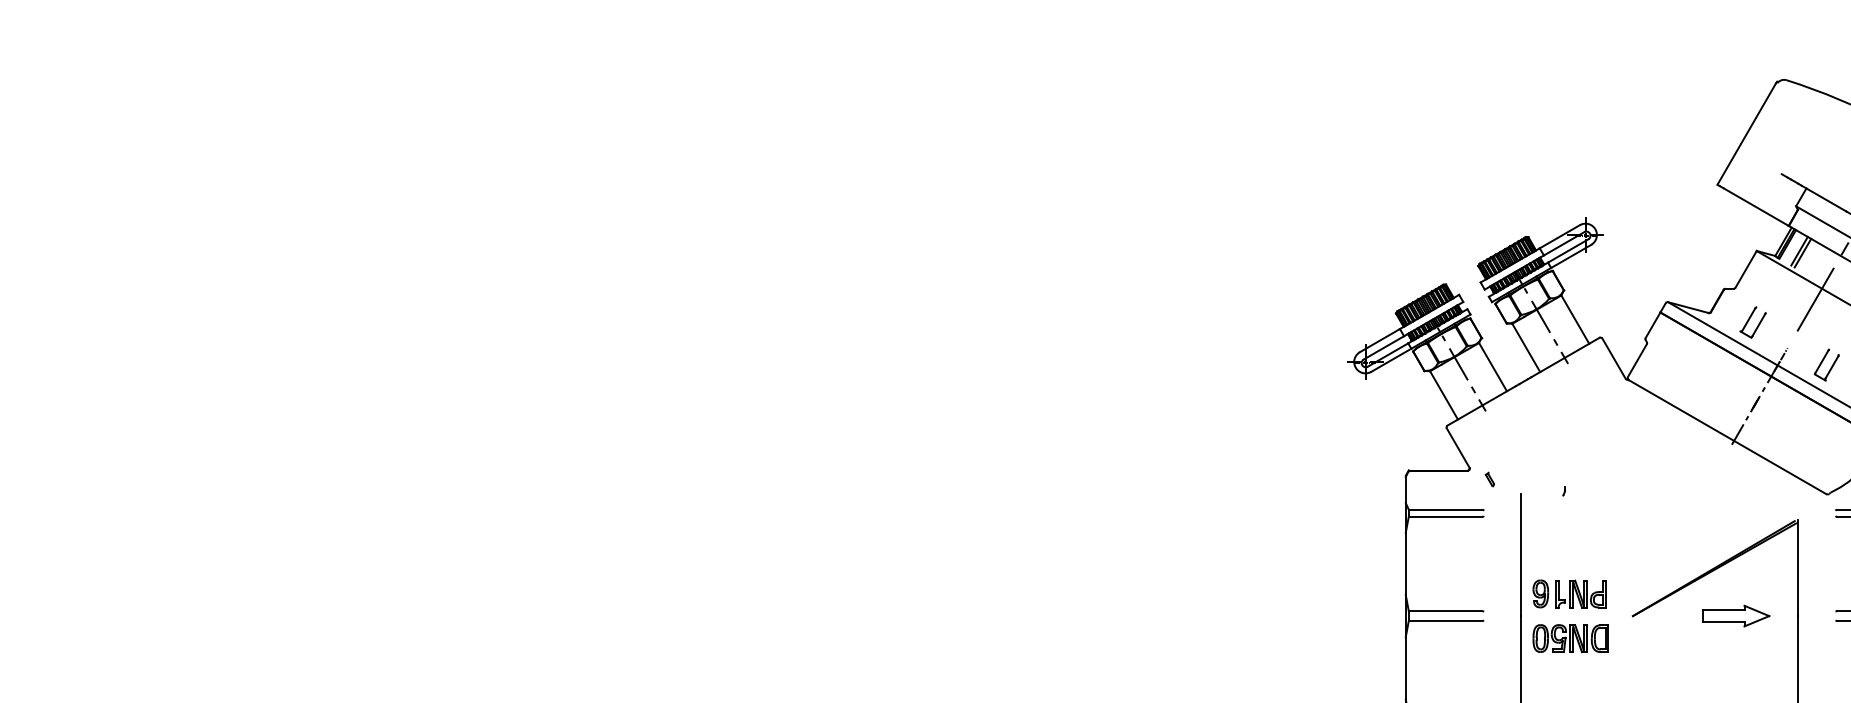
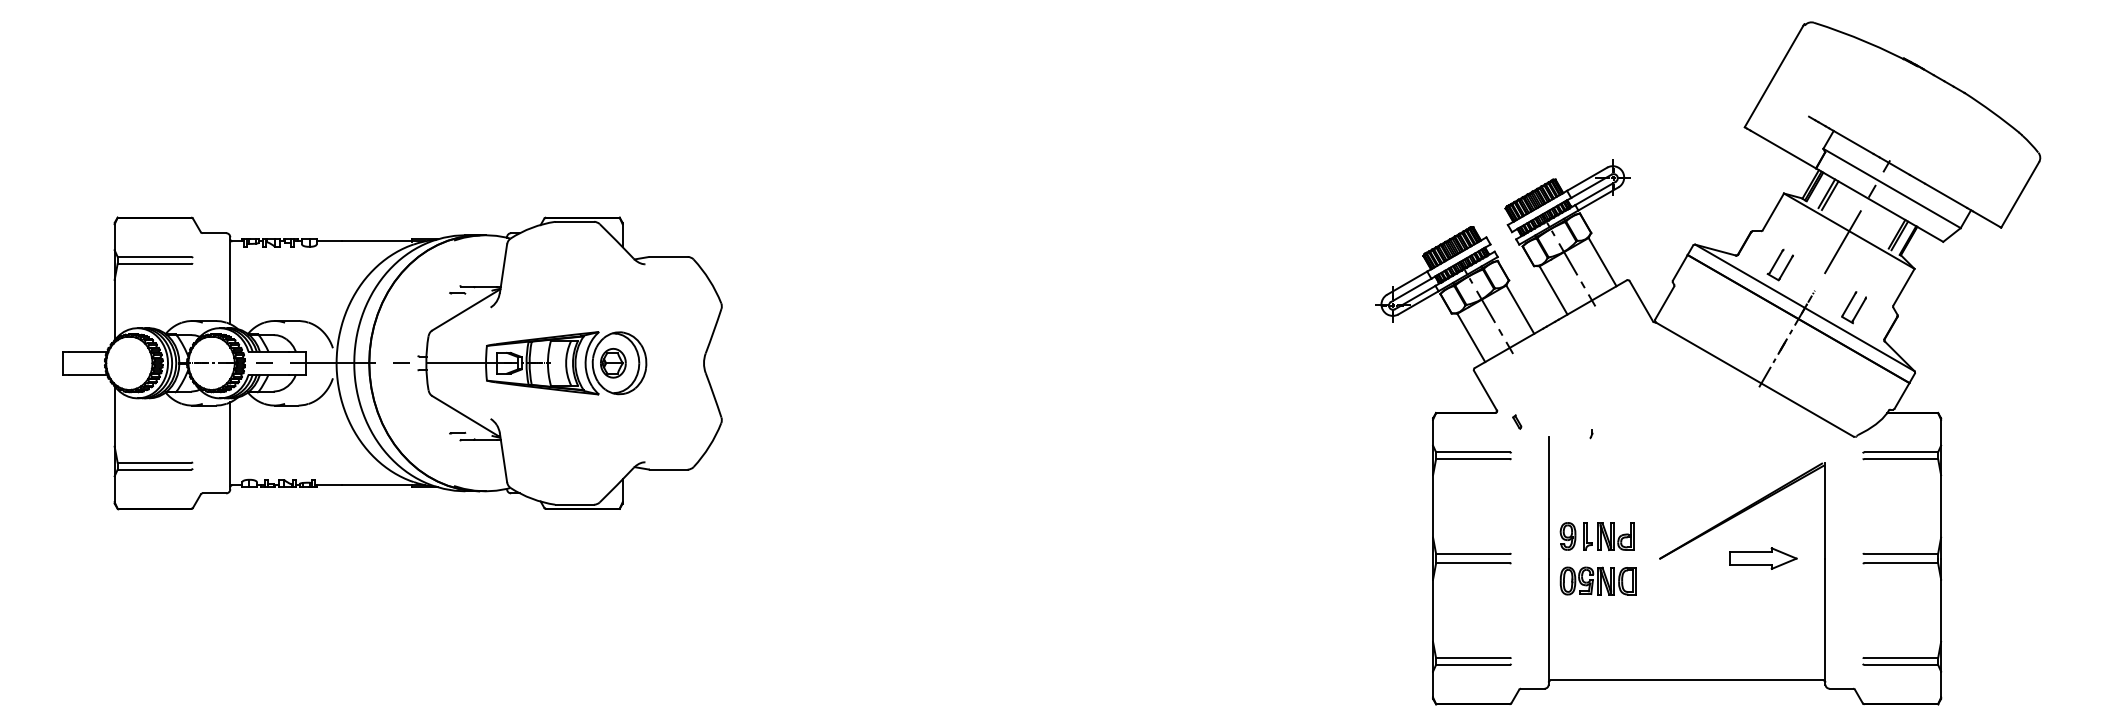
part: (365, 420) -> (392, 363), added

